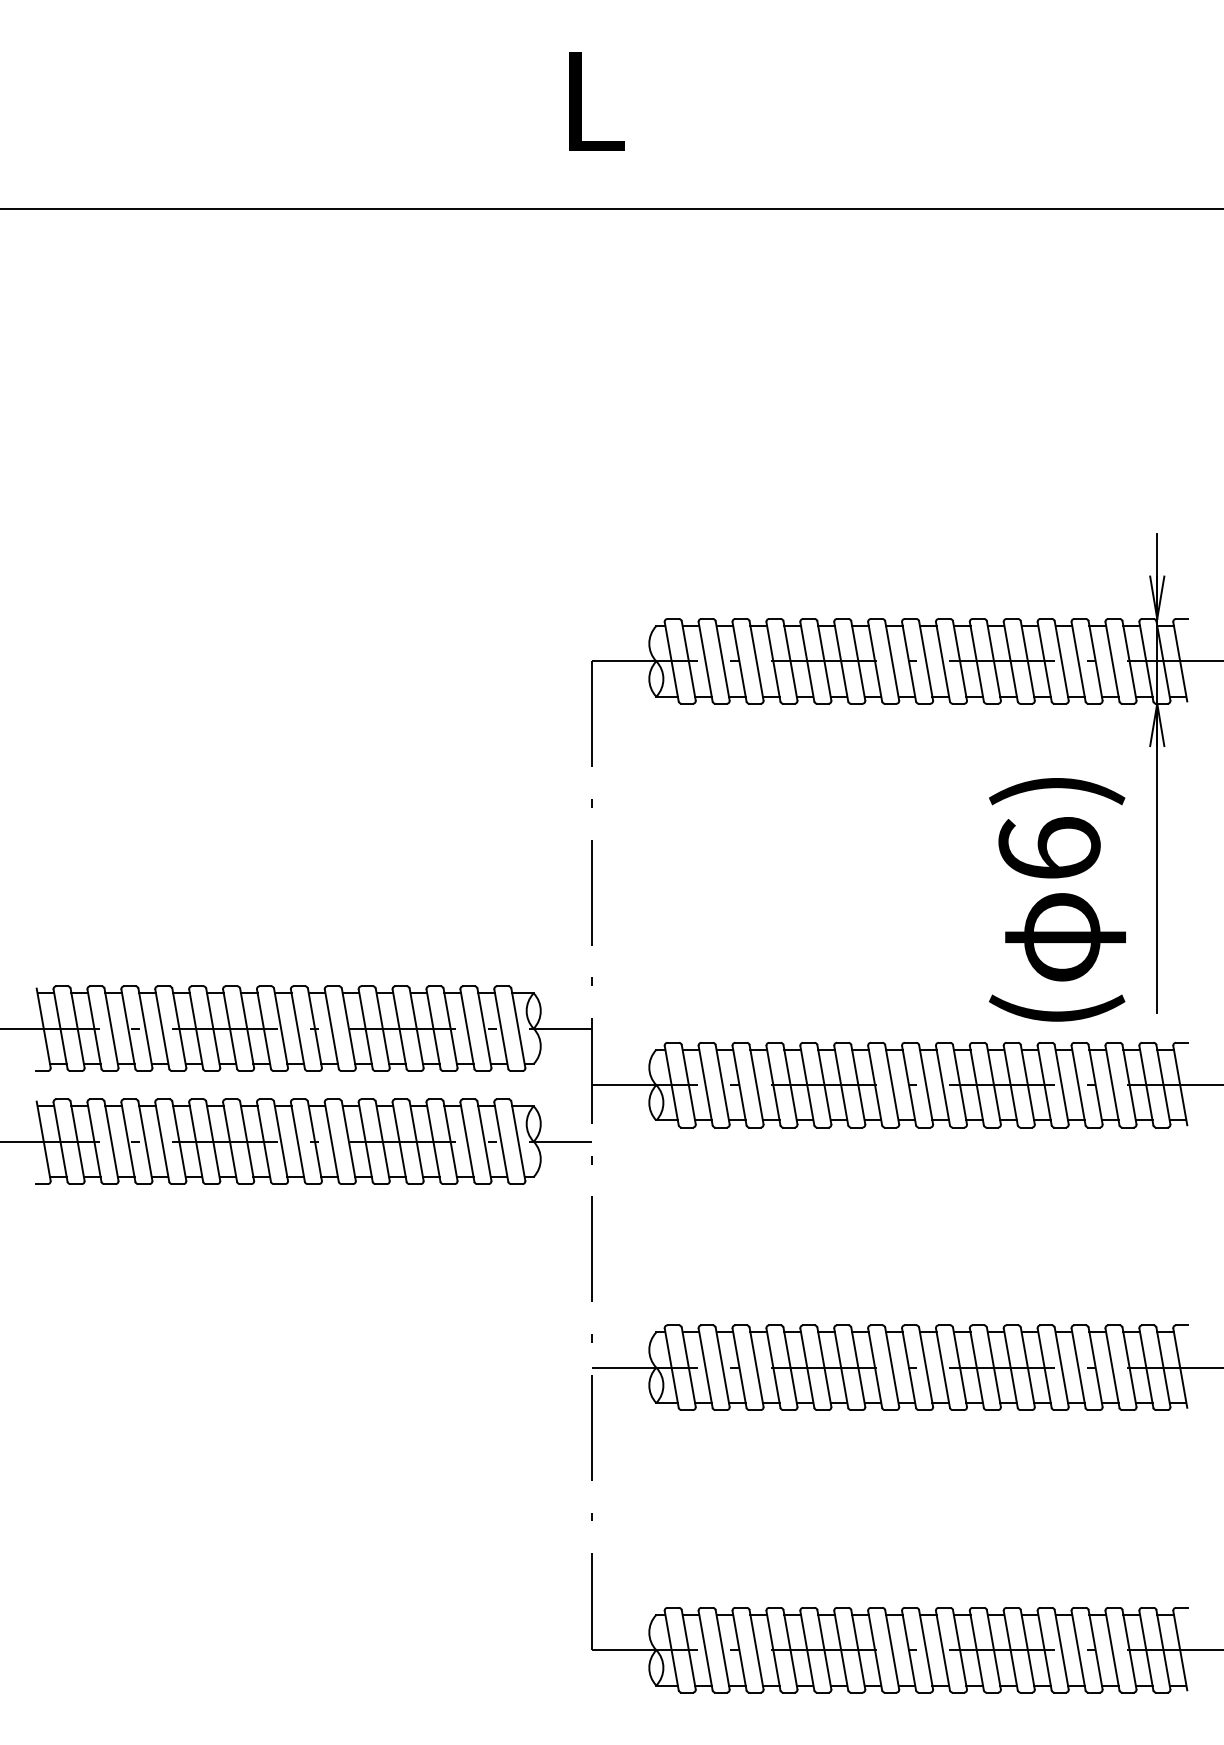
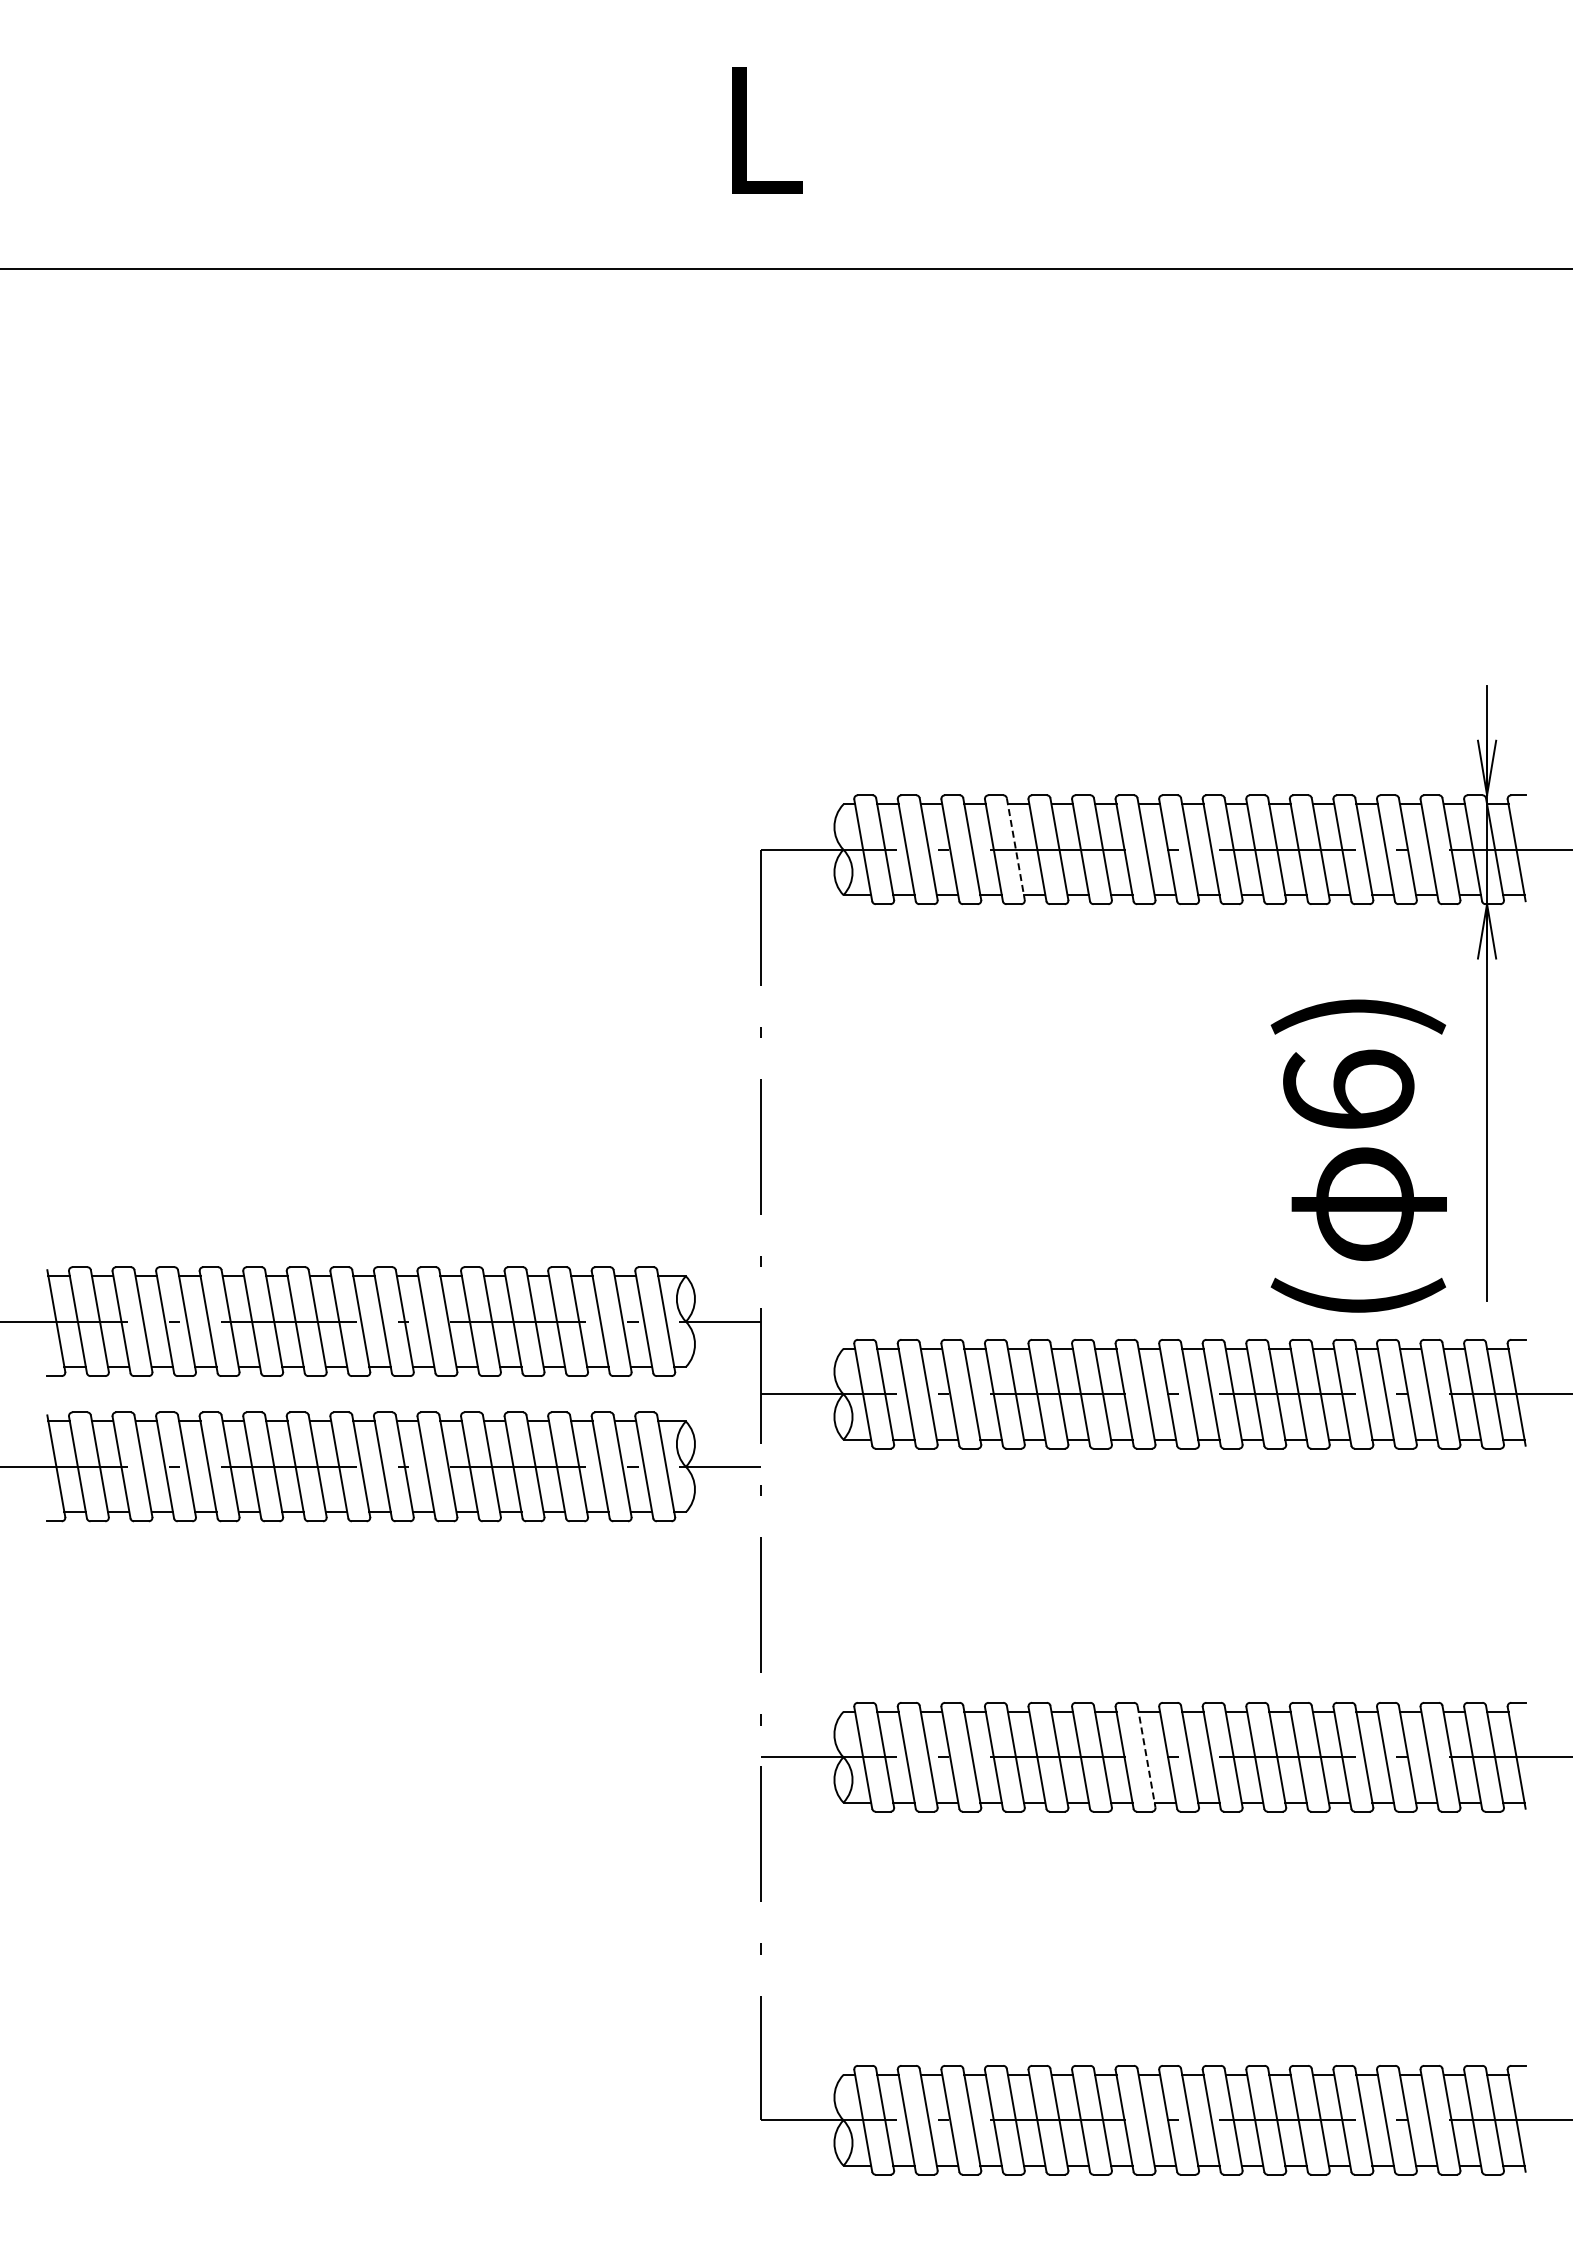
line: (790, 661) -> (1015, 849), solid -> dashed
line: (892, 1367) -> (1146, 1756), solid -> dashed

